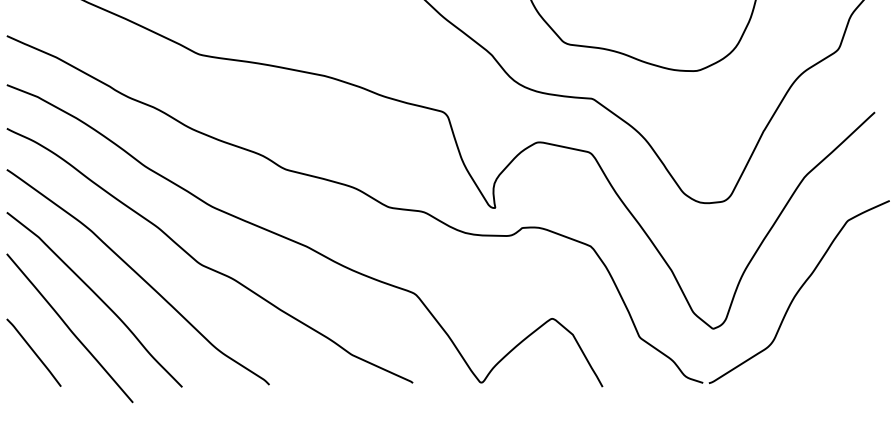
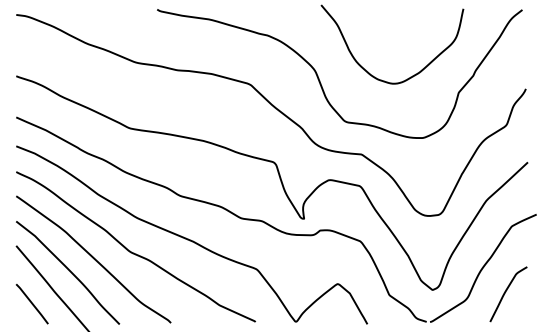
curve: (838, 333) -> (506, 292), added

